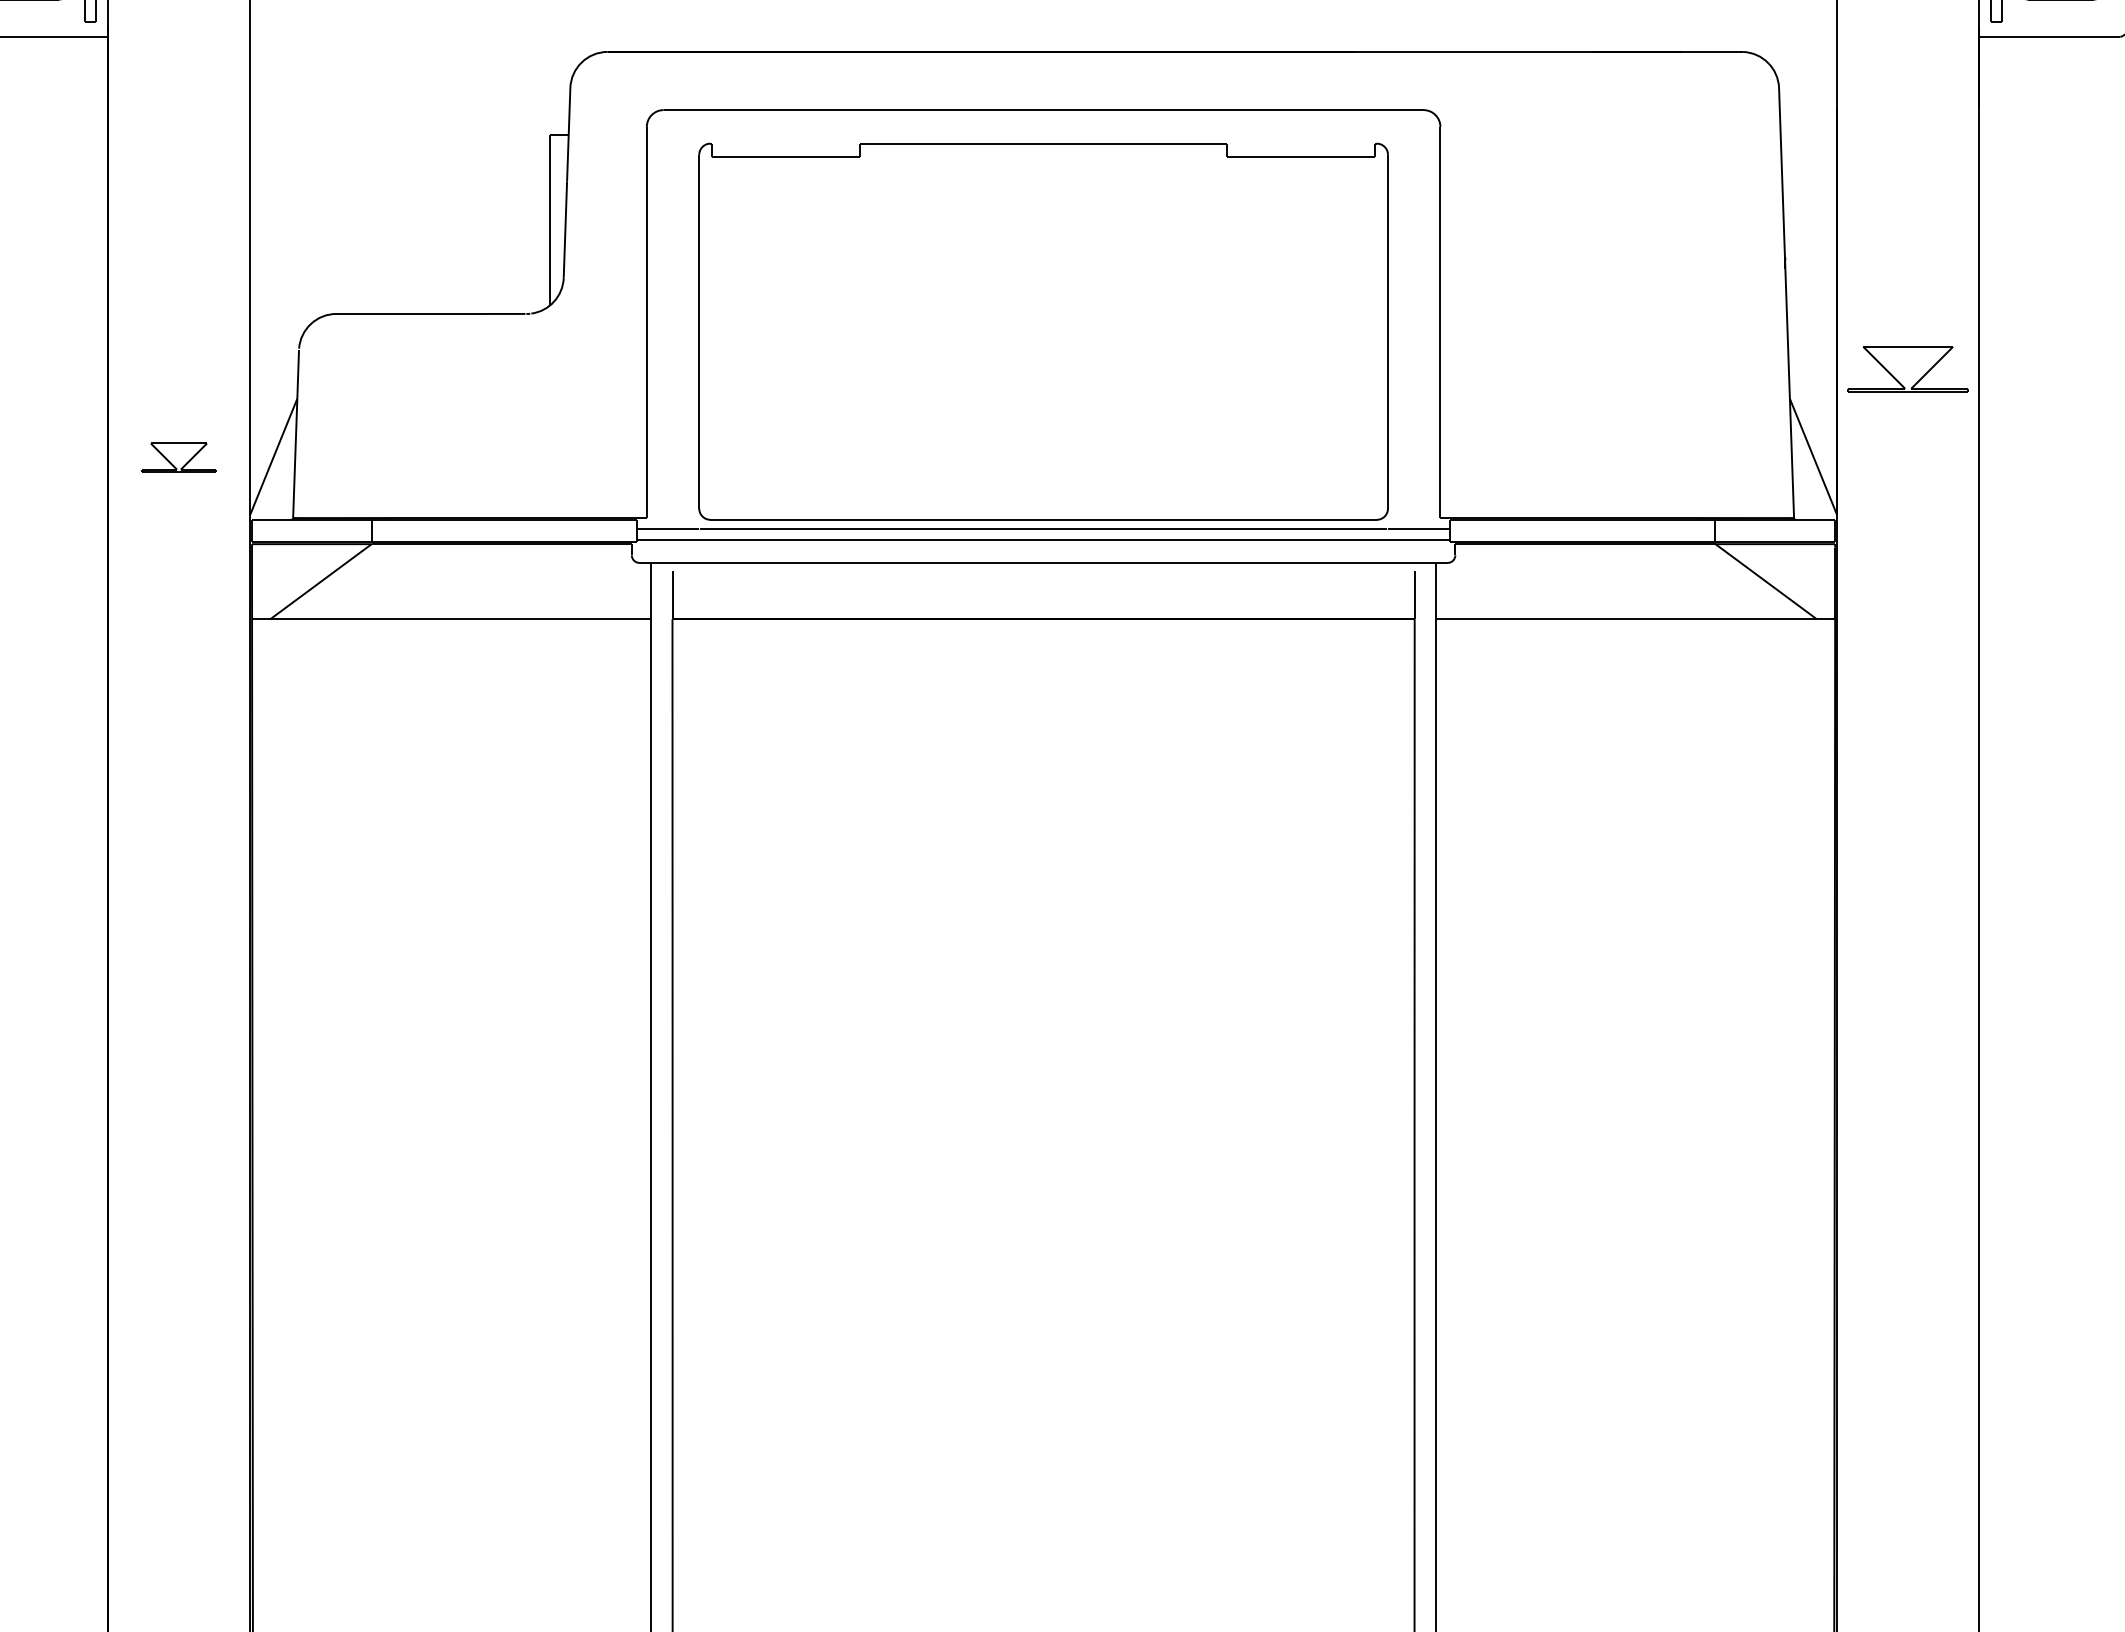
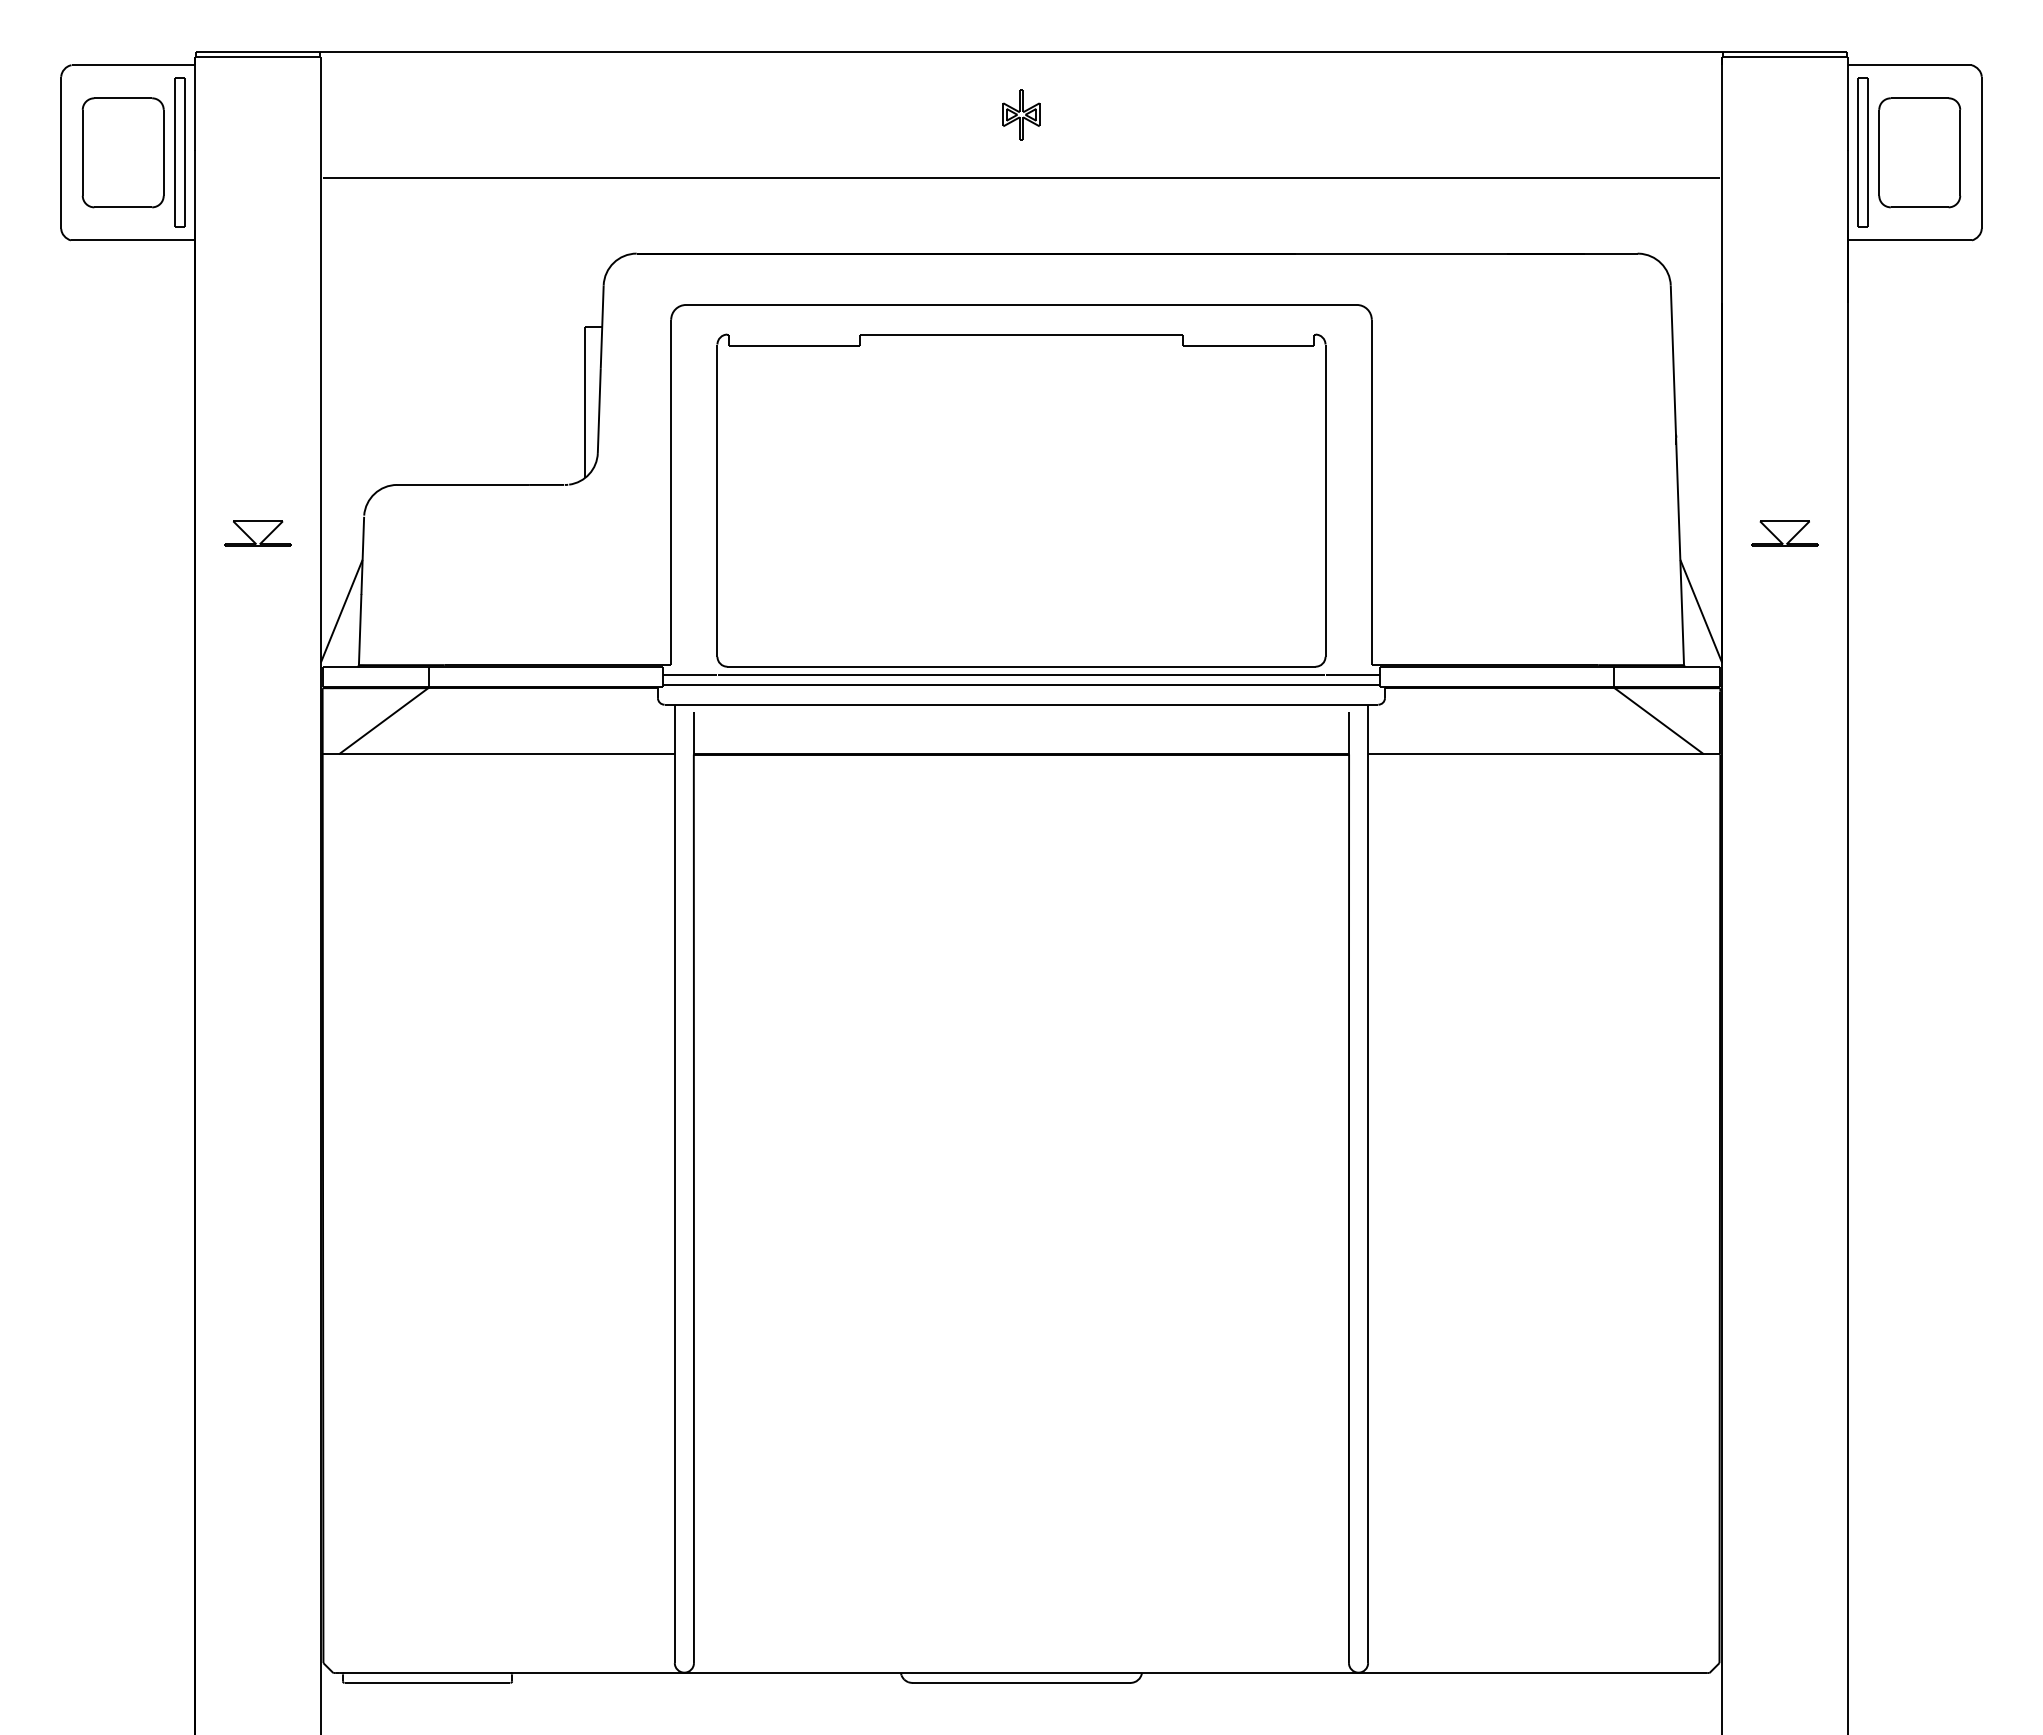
part: (1907, 368) -> (1784, 533), size x0.62
part: (178, 457) -> (257, 533), moved

